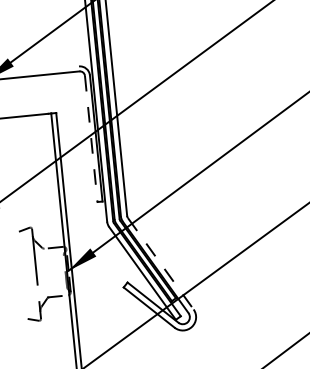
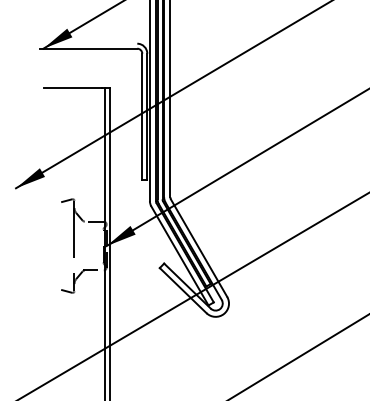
line: (91, 139) -> (142, 117), dashed -> solid
line: (161, 264) -> (199, 248), dashed -> solid

